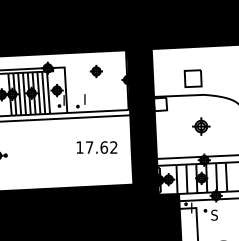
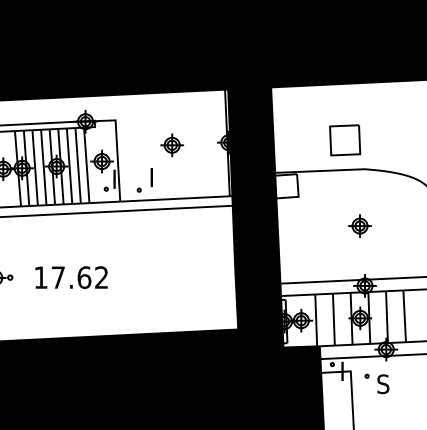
part: (95, 71) -> (170, 145), moved
part: (201, 126) -> (359, 225), size x0.71
text: (96, 147) -> (70, 277), moved

